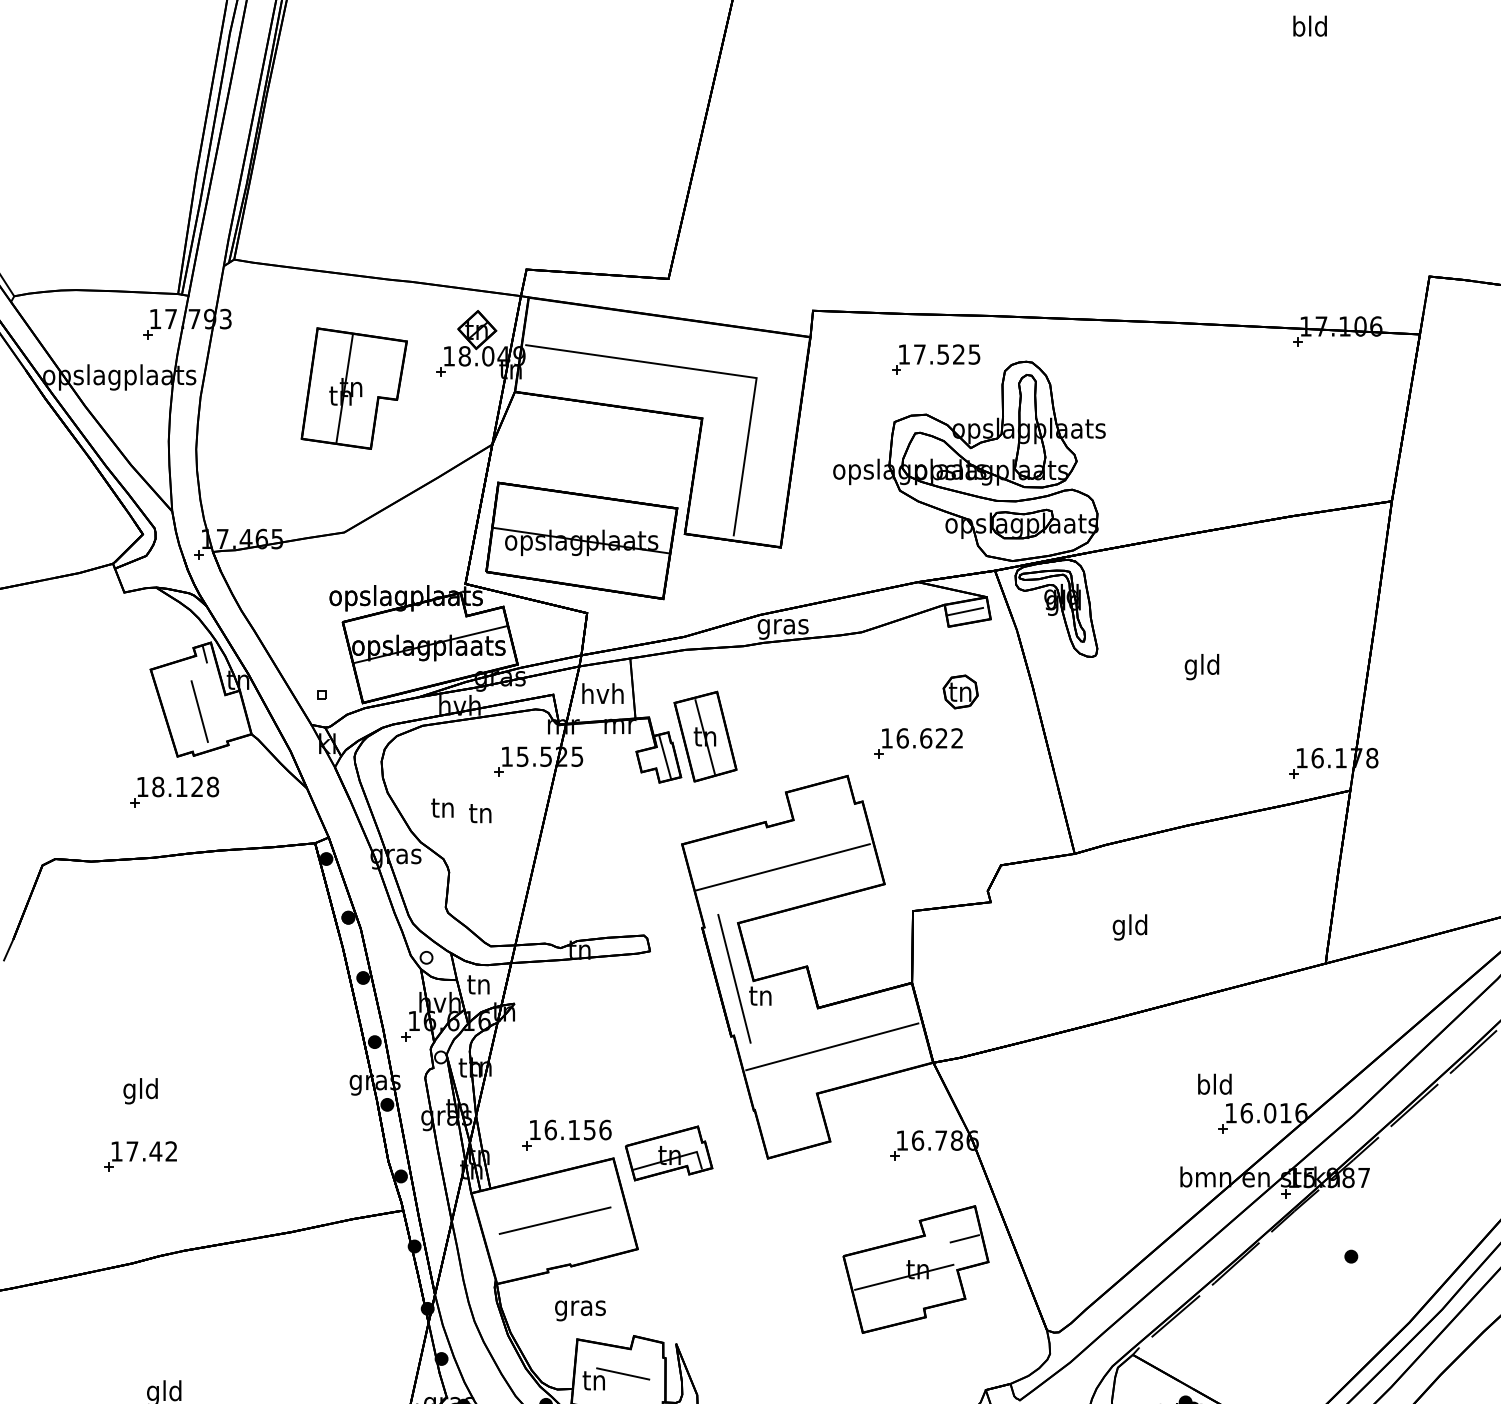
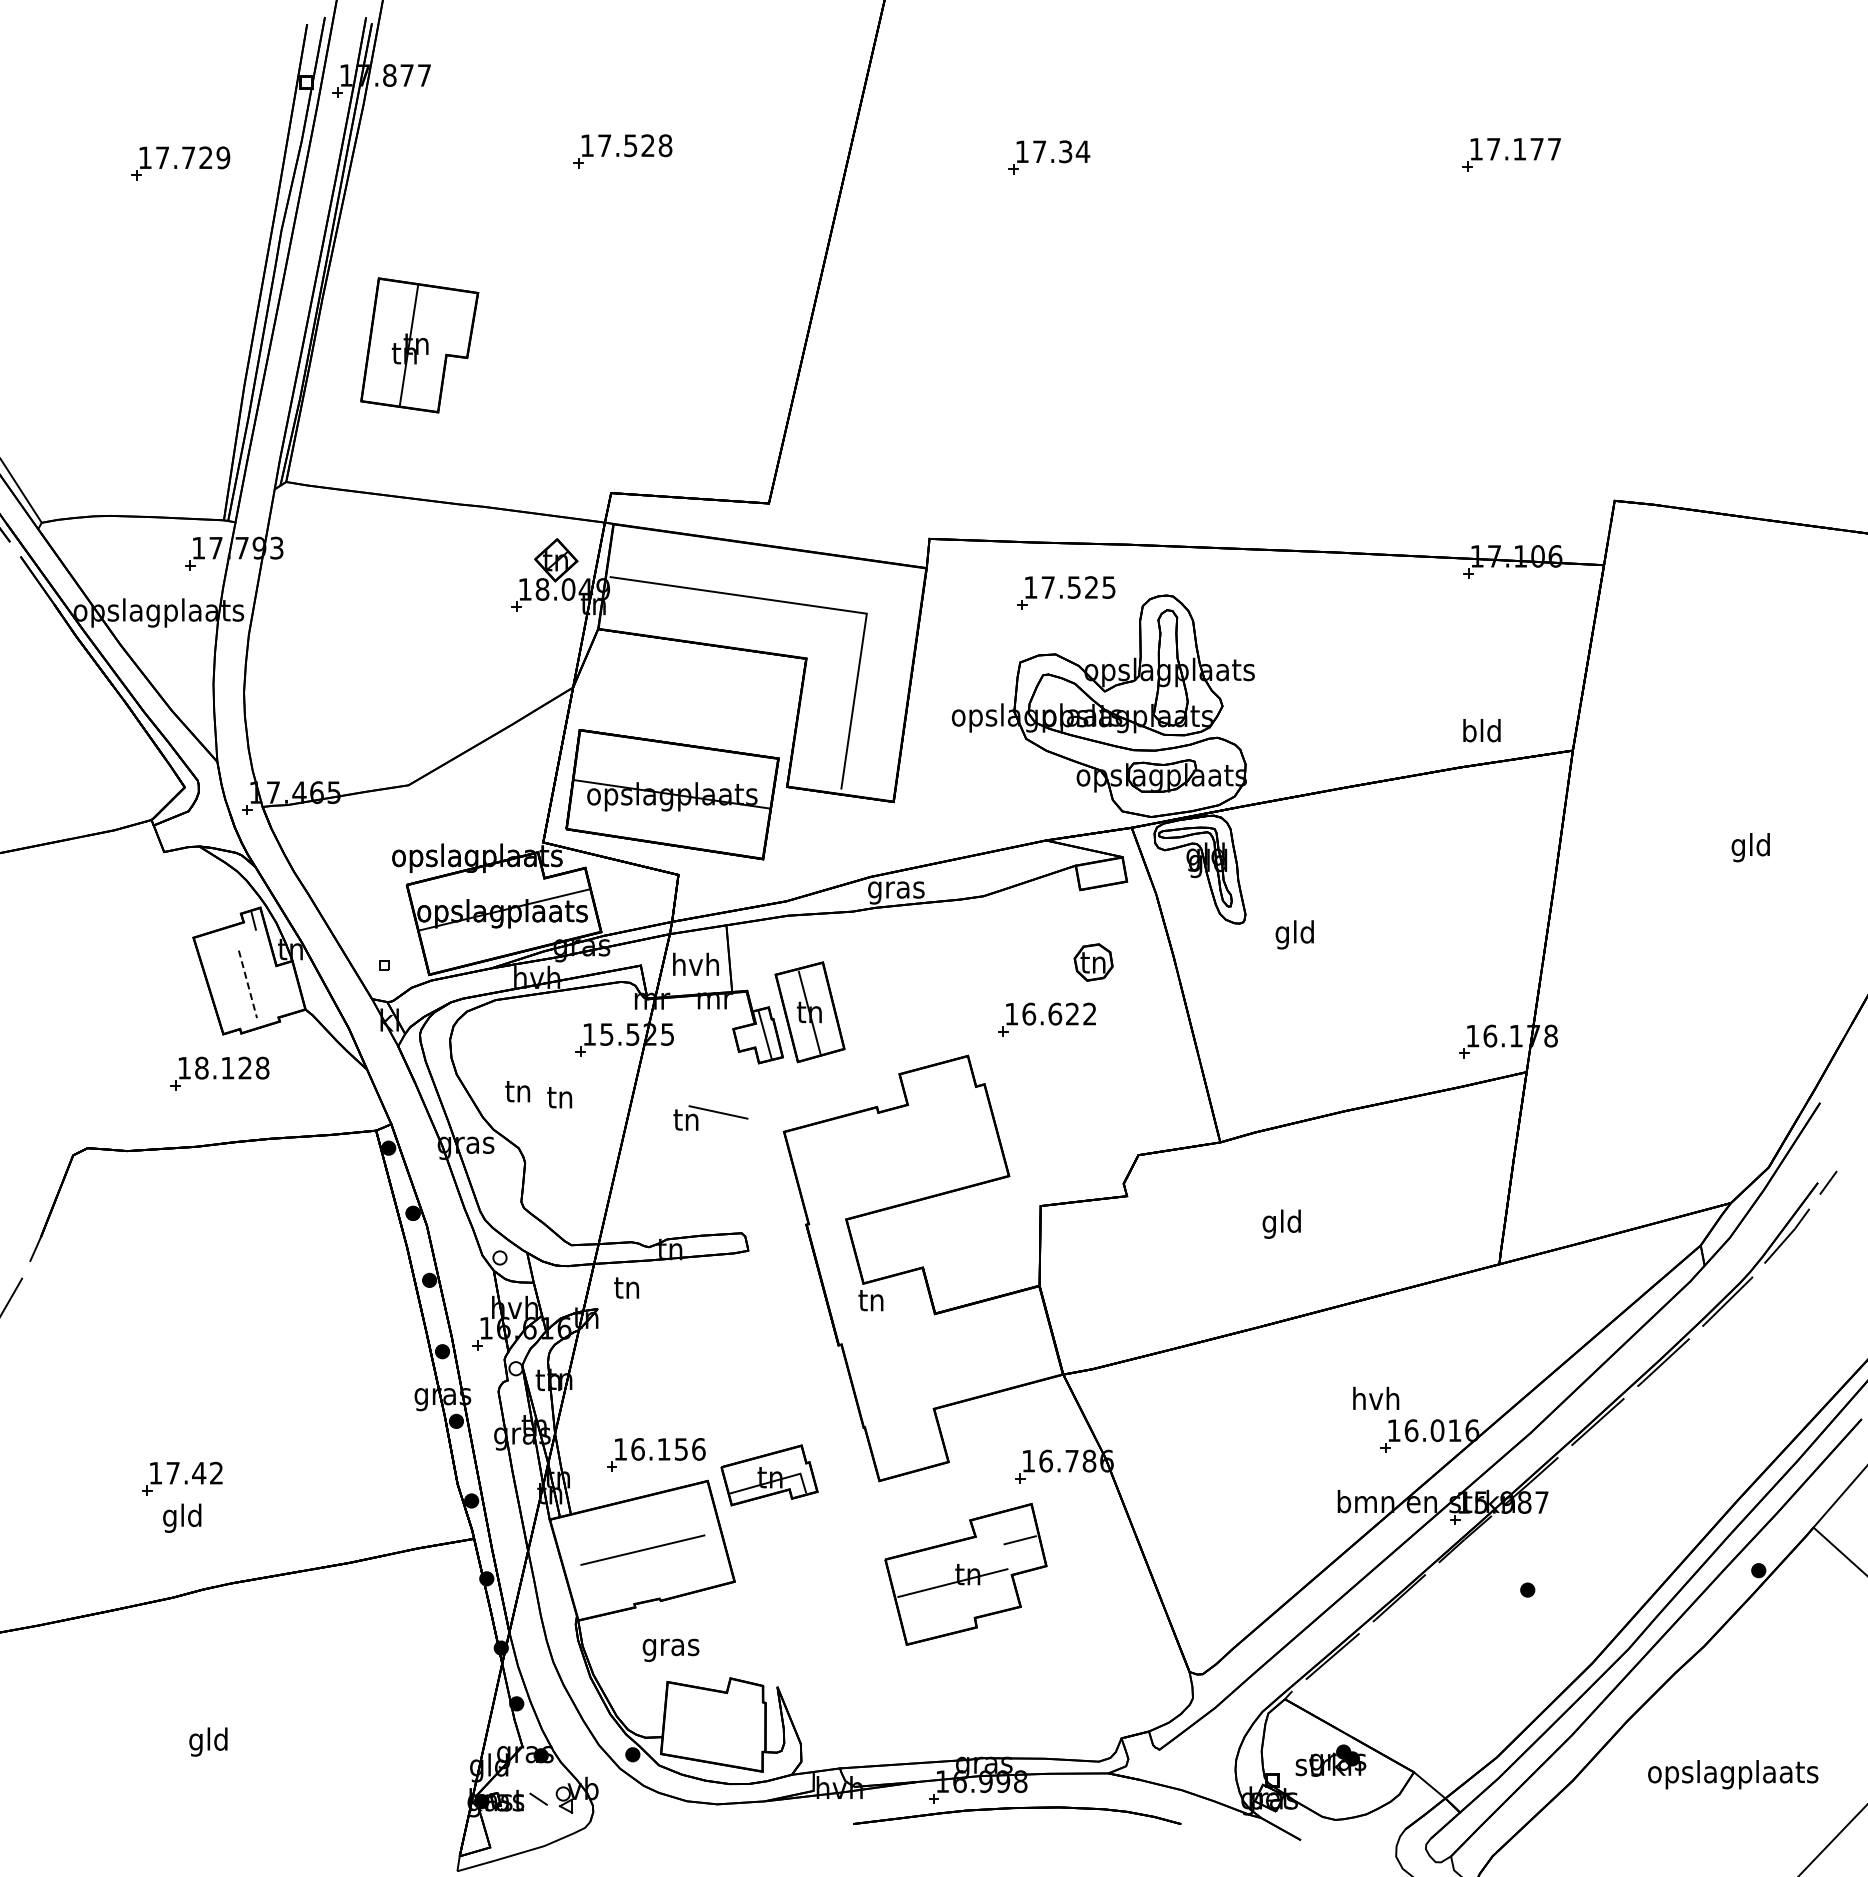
text: (1309, 26) -> (1481, 730), moved
part: (354, 388) -> (419, 345), moved
line: (965, 611) -> (1098, 873), removed
text: (1201, 666) -> (1294, 934), moved
line: (199, 711) -> (247, 984), solid -> dashed
line: (782, 867) -> (895, 1157), removed
line: (734, 978) -> (842, 1281), removed
text: (478, 984) -> (626, 1287), moved
line: (831, 1046) -> (950, 1356), removed
text: (1215, 1084) -> (1376, 1398), bld -> hvh
text: (140, 1090) -> (182, 1517), moved
part: (915, 1269) -> (965, 1574), moved
part: (615, 1378) -> (710, 1117), moved

